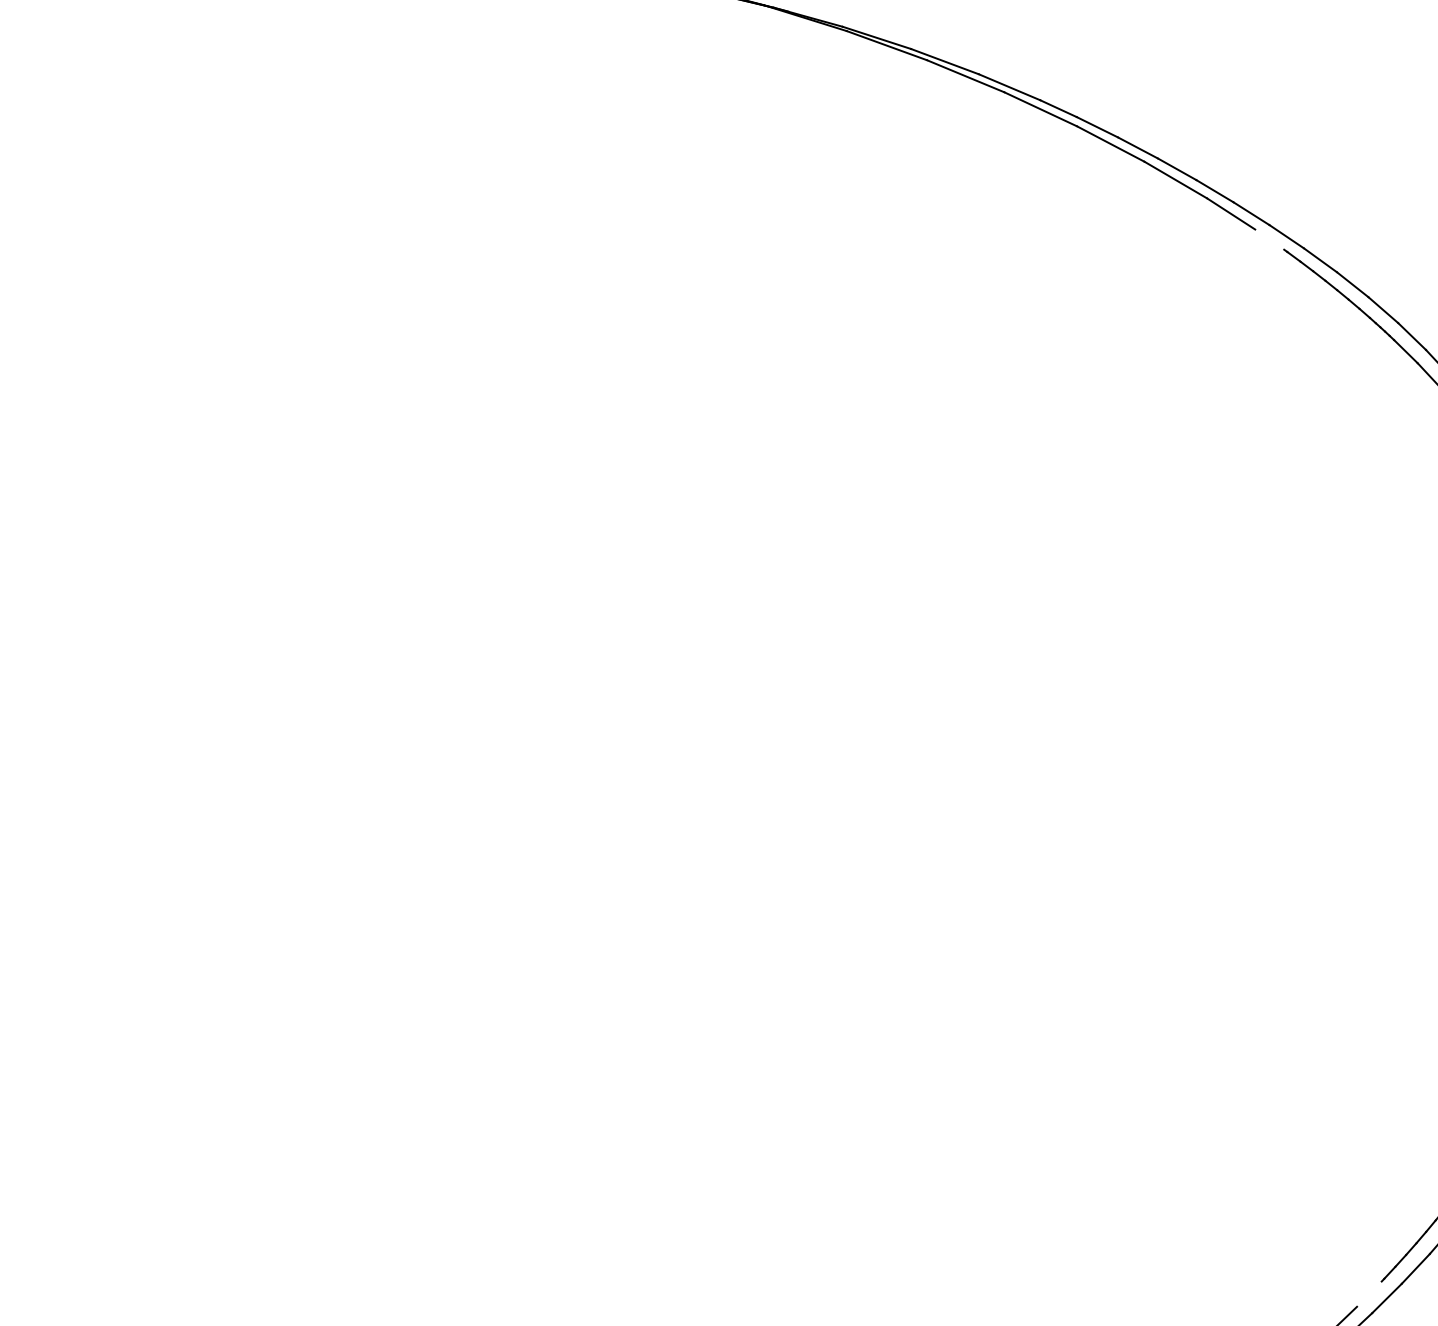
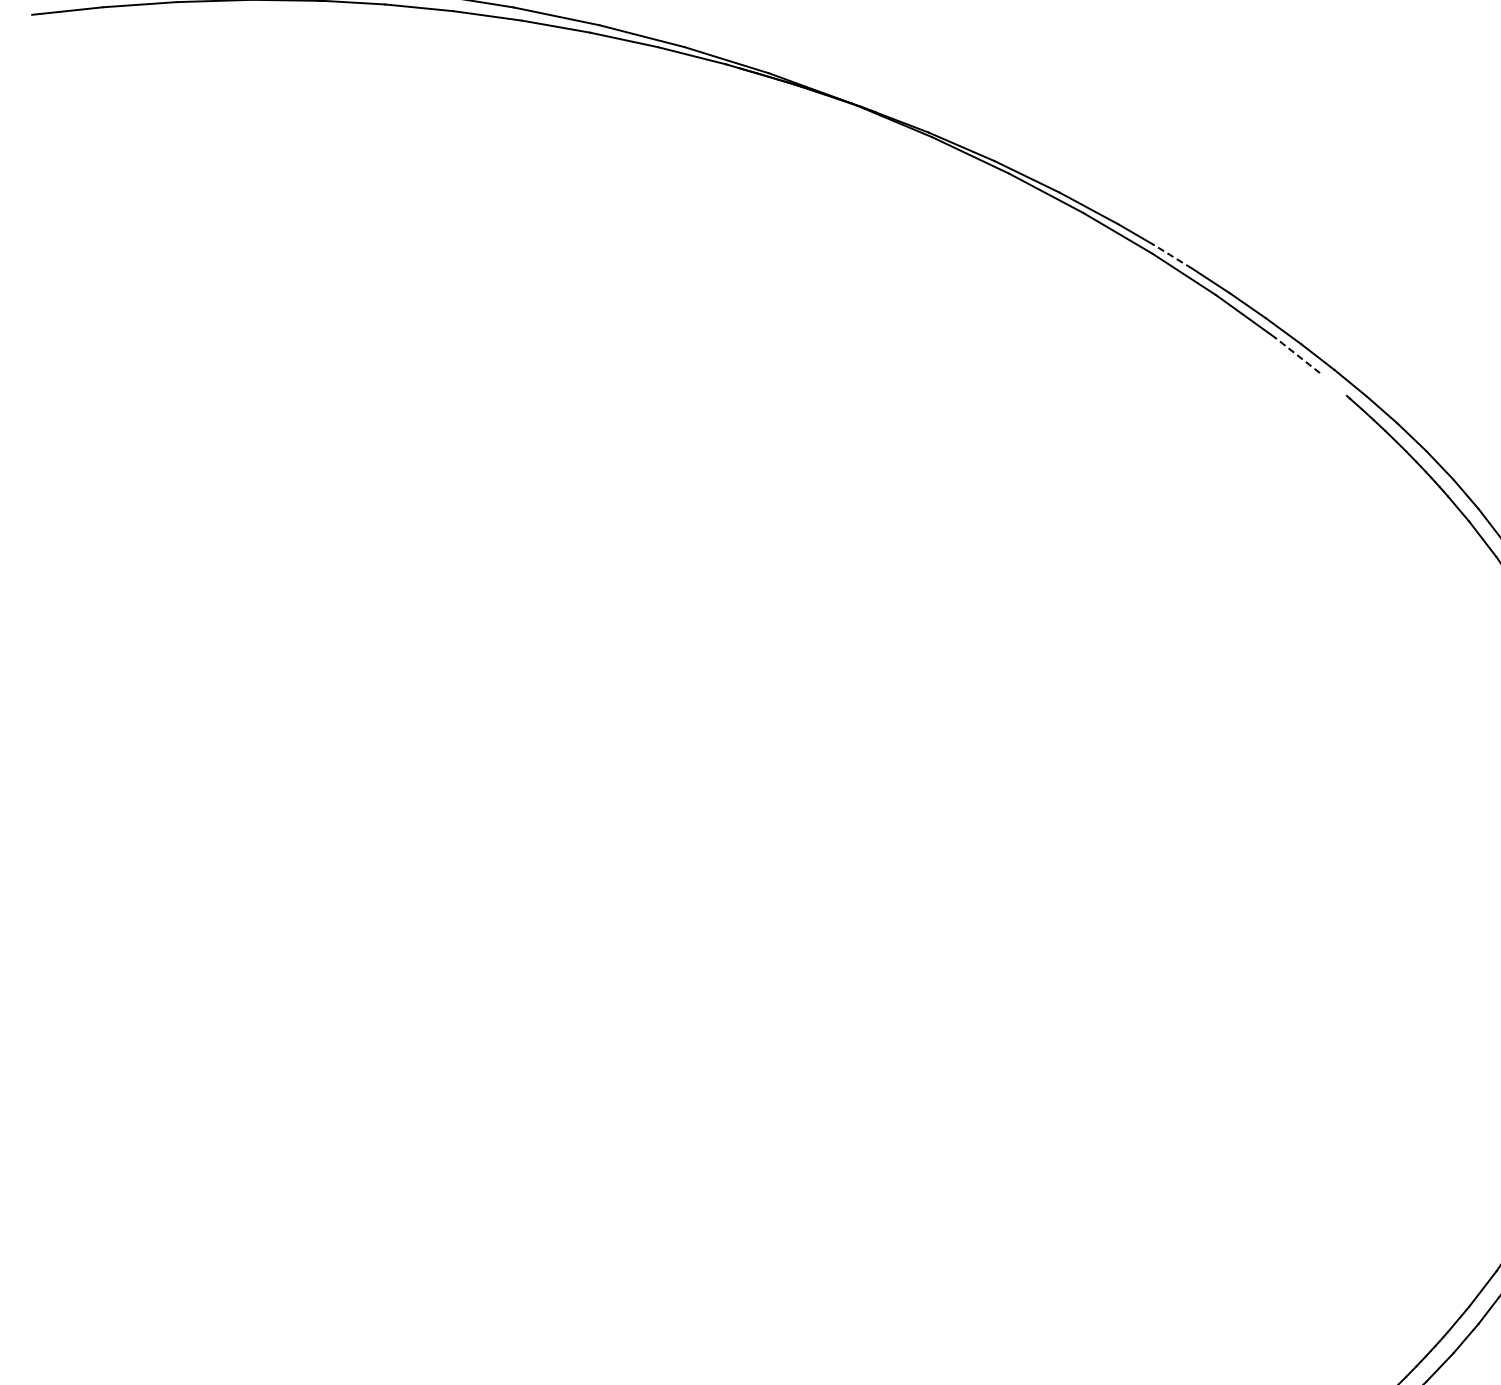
line: (1097, 127) -> (1172, 256), solid -> dashed
line: (1231, 214) -> (1297, 355), solid -> dashed

